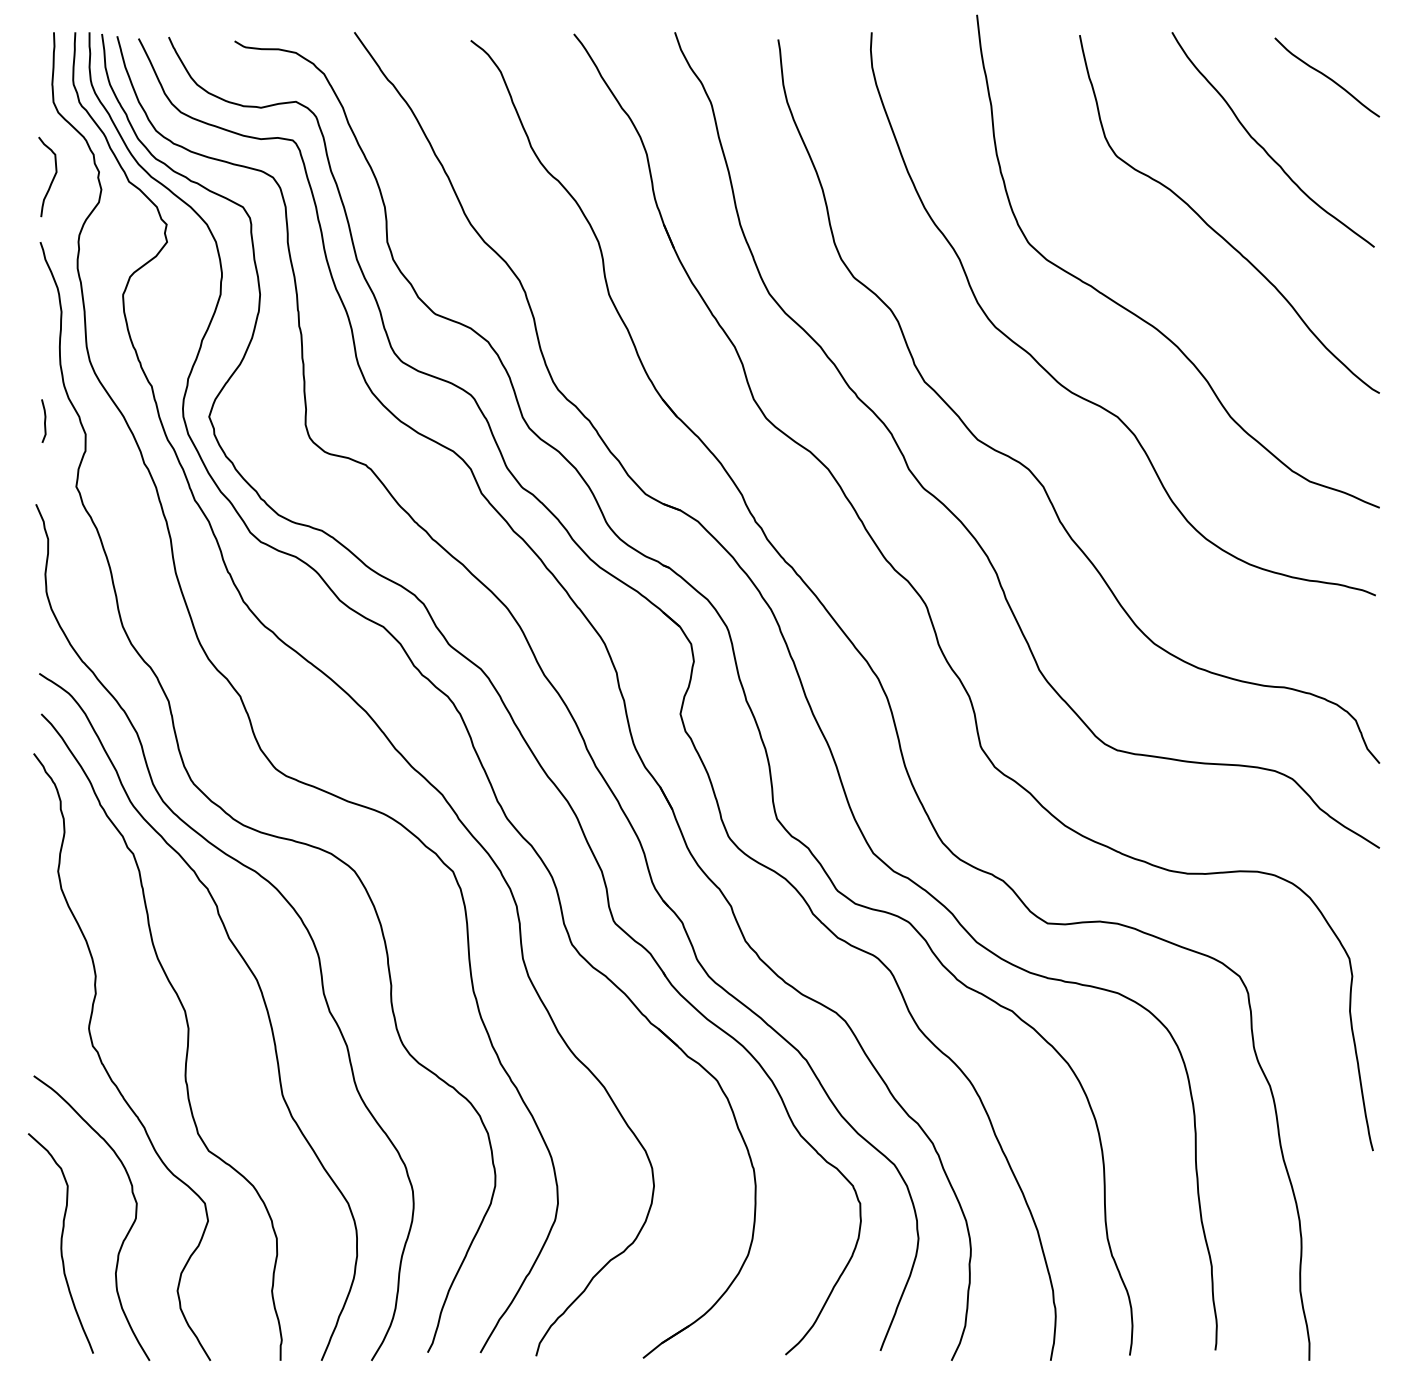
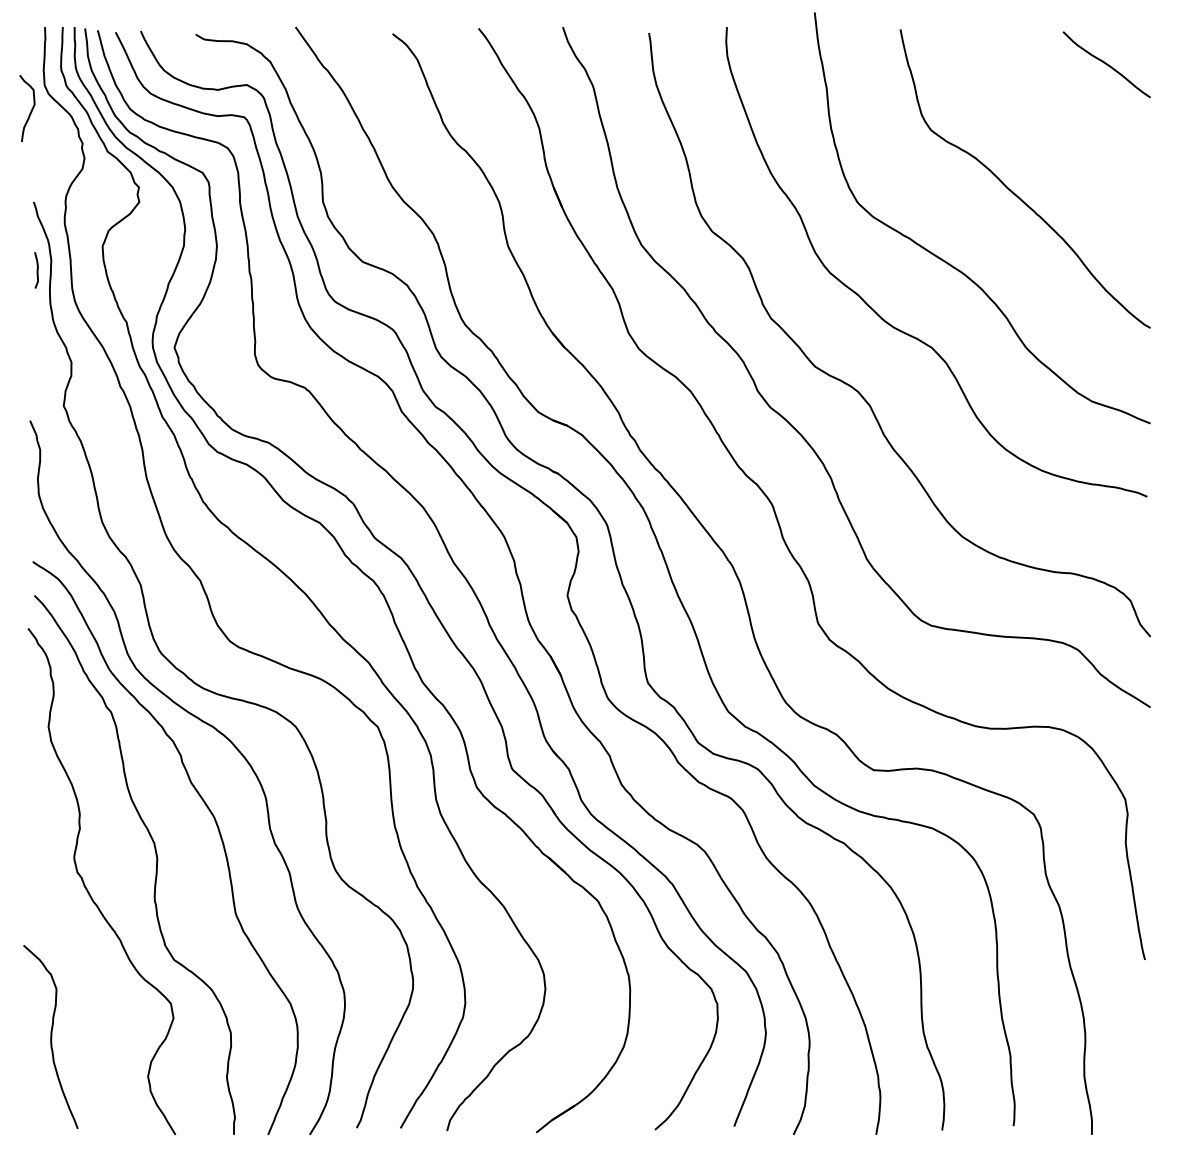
curve: (1263, 147) -> (1053, 123), removed
curve: (52, 178) -> (31, 109), moved
curve: (44, 420) -> (37, 269), moved
curve: (125, 1235) -> (104, 1030), removed

